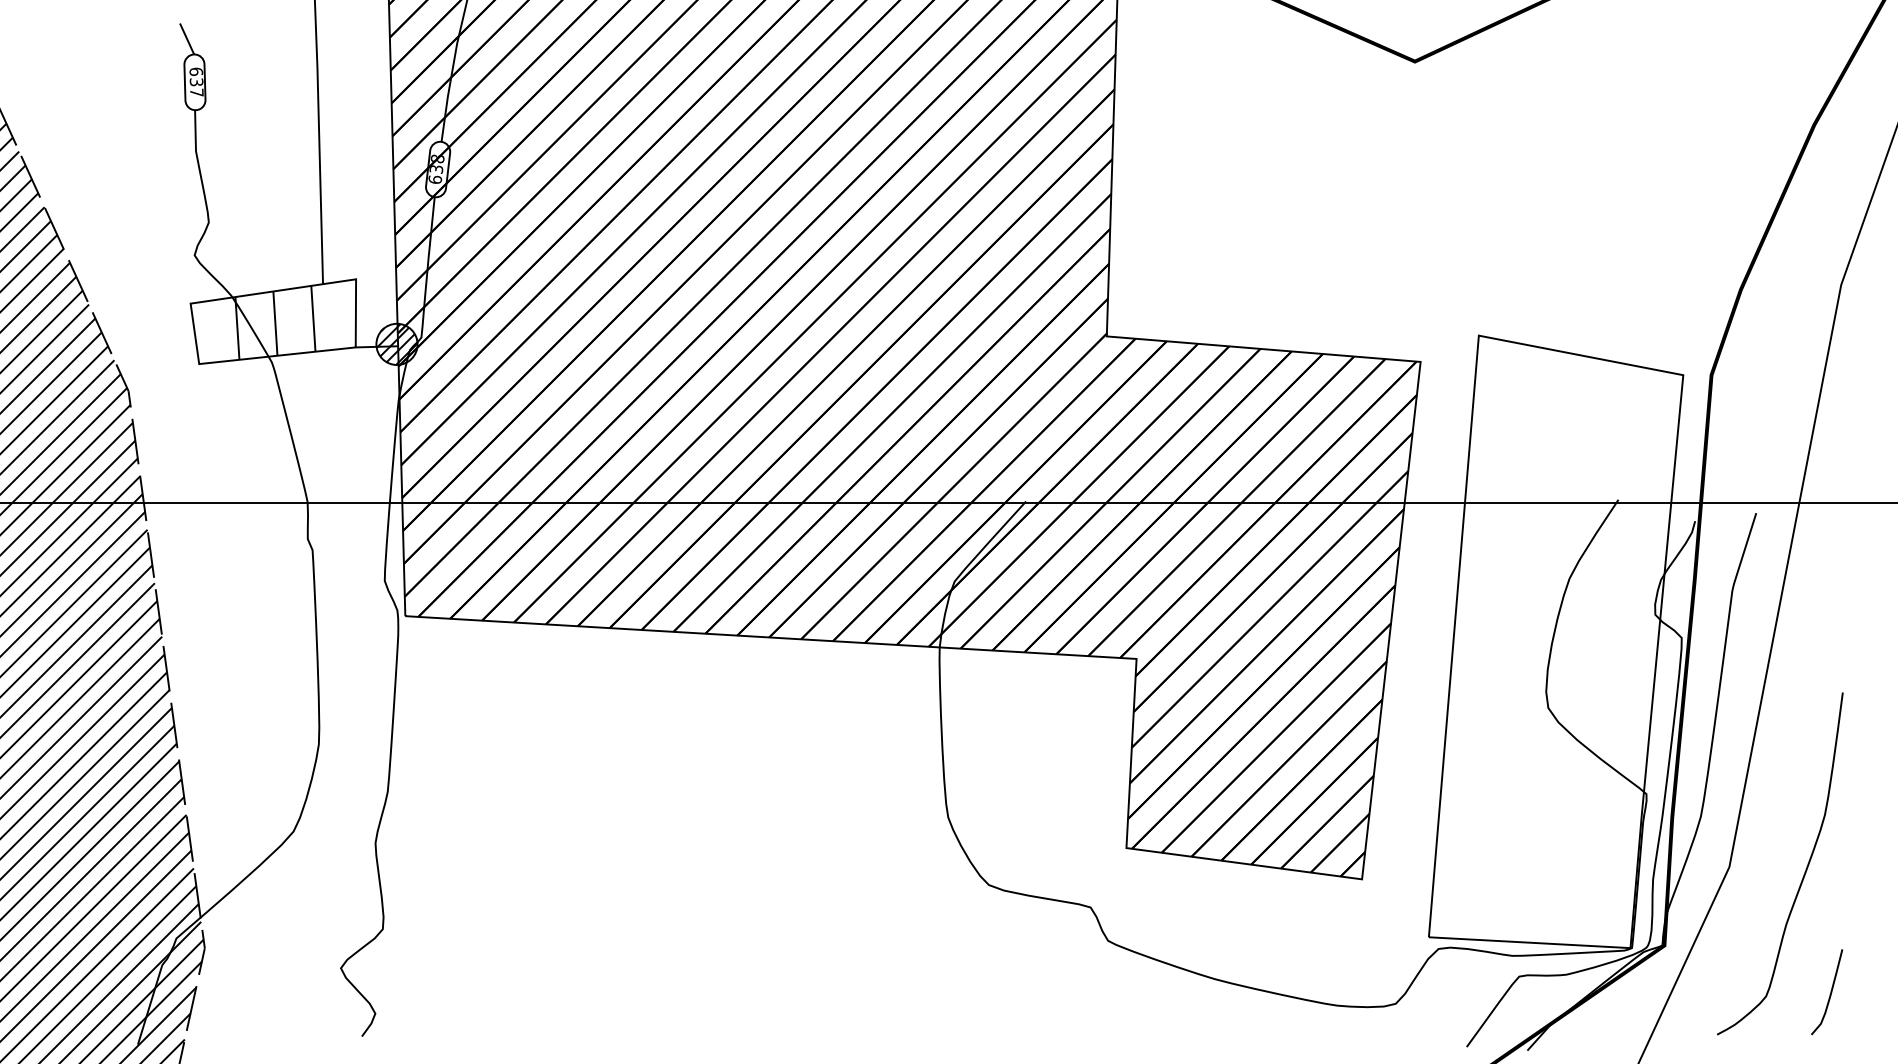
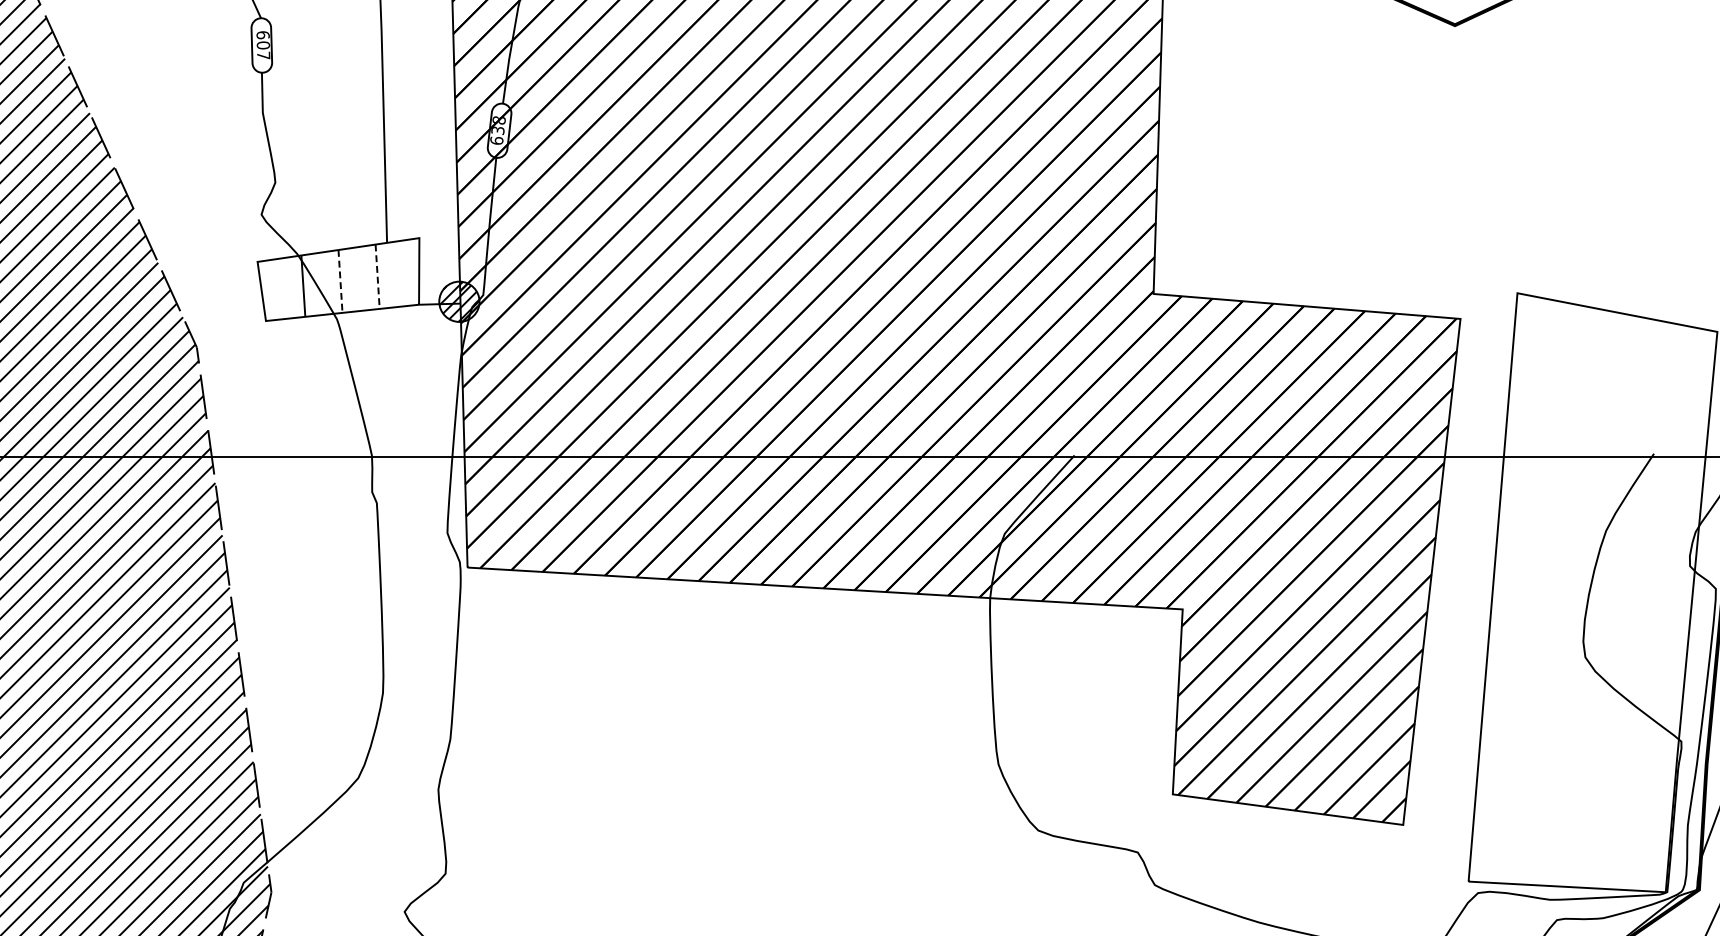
text: (196, 82) -> (263, 45), 637 -> 607
line: (313, 318) -> (377, 276), solid -> dashed
line: (275, 324) -> (340, 282), solid -> dashed

